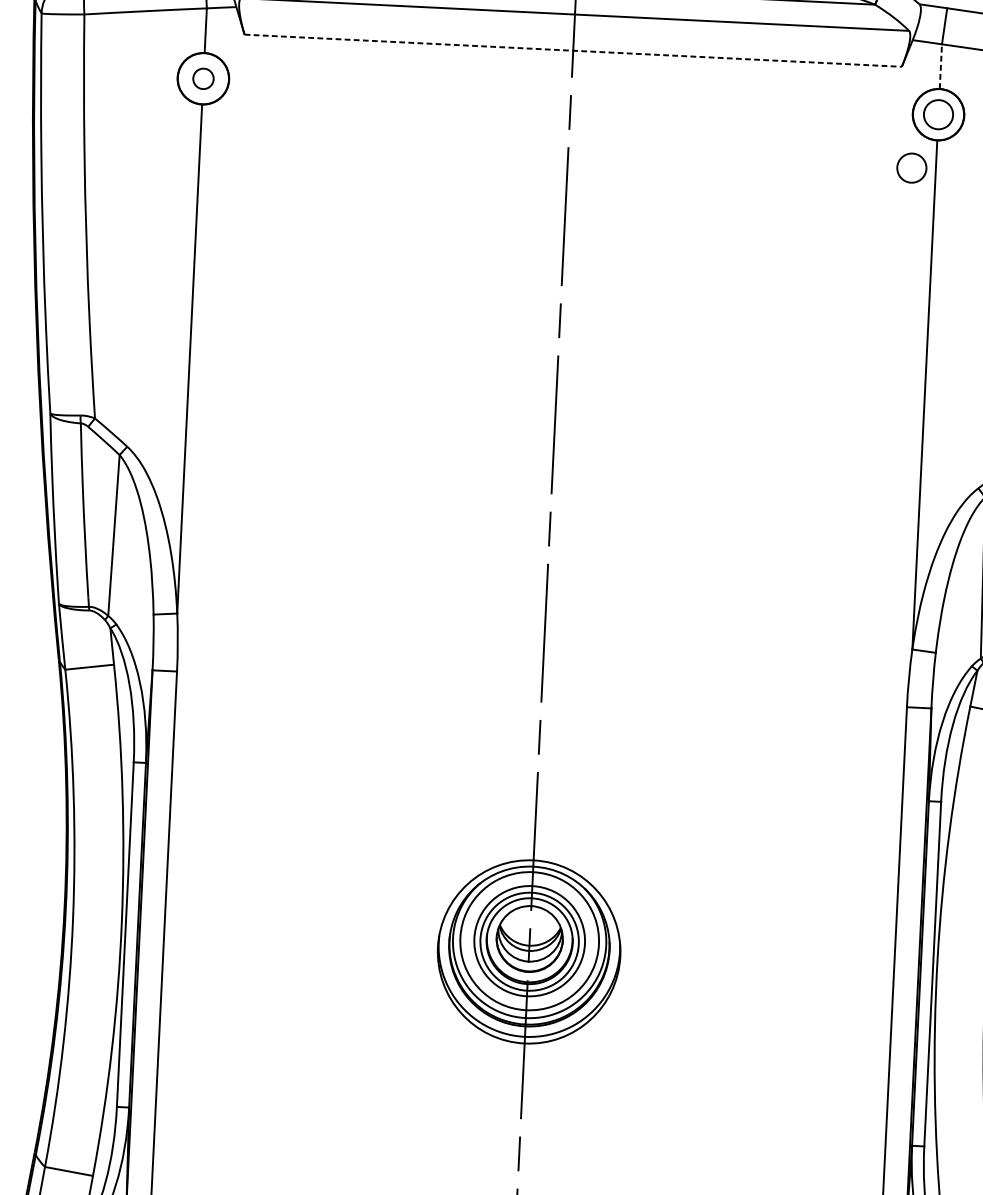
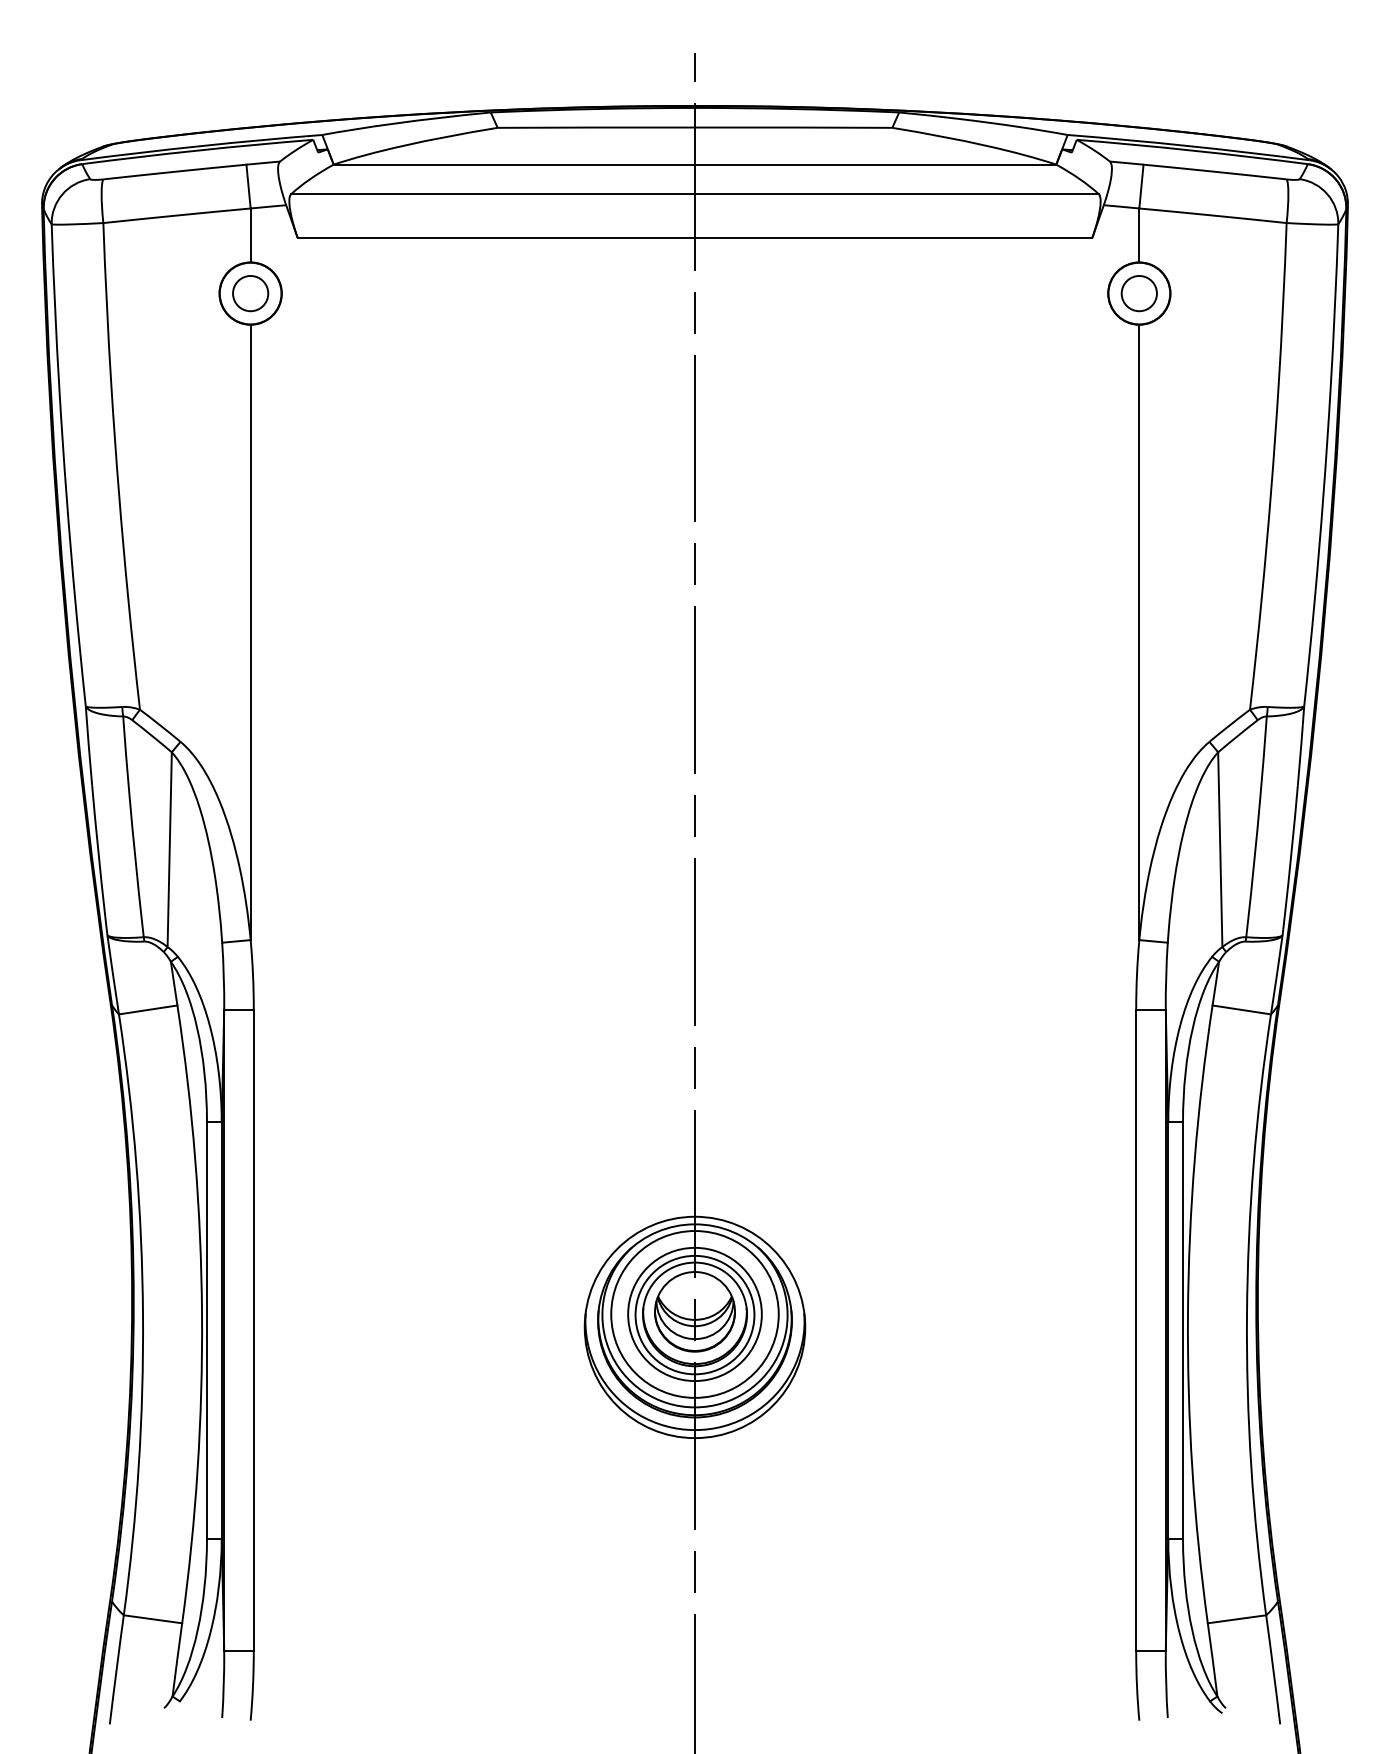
line: (573, 50) -> (695, 237), dashed -> solid
line: (941, 66) -> (1139, 235), dashed -> solid
circle: (203, 78) -> (250, 293), size x1.43
circle: (911, 168) -> (1109, 359), removed

